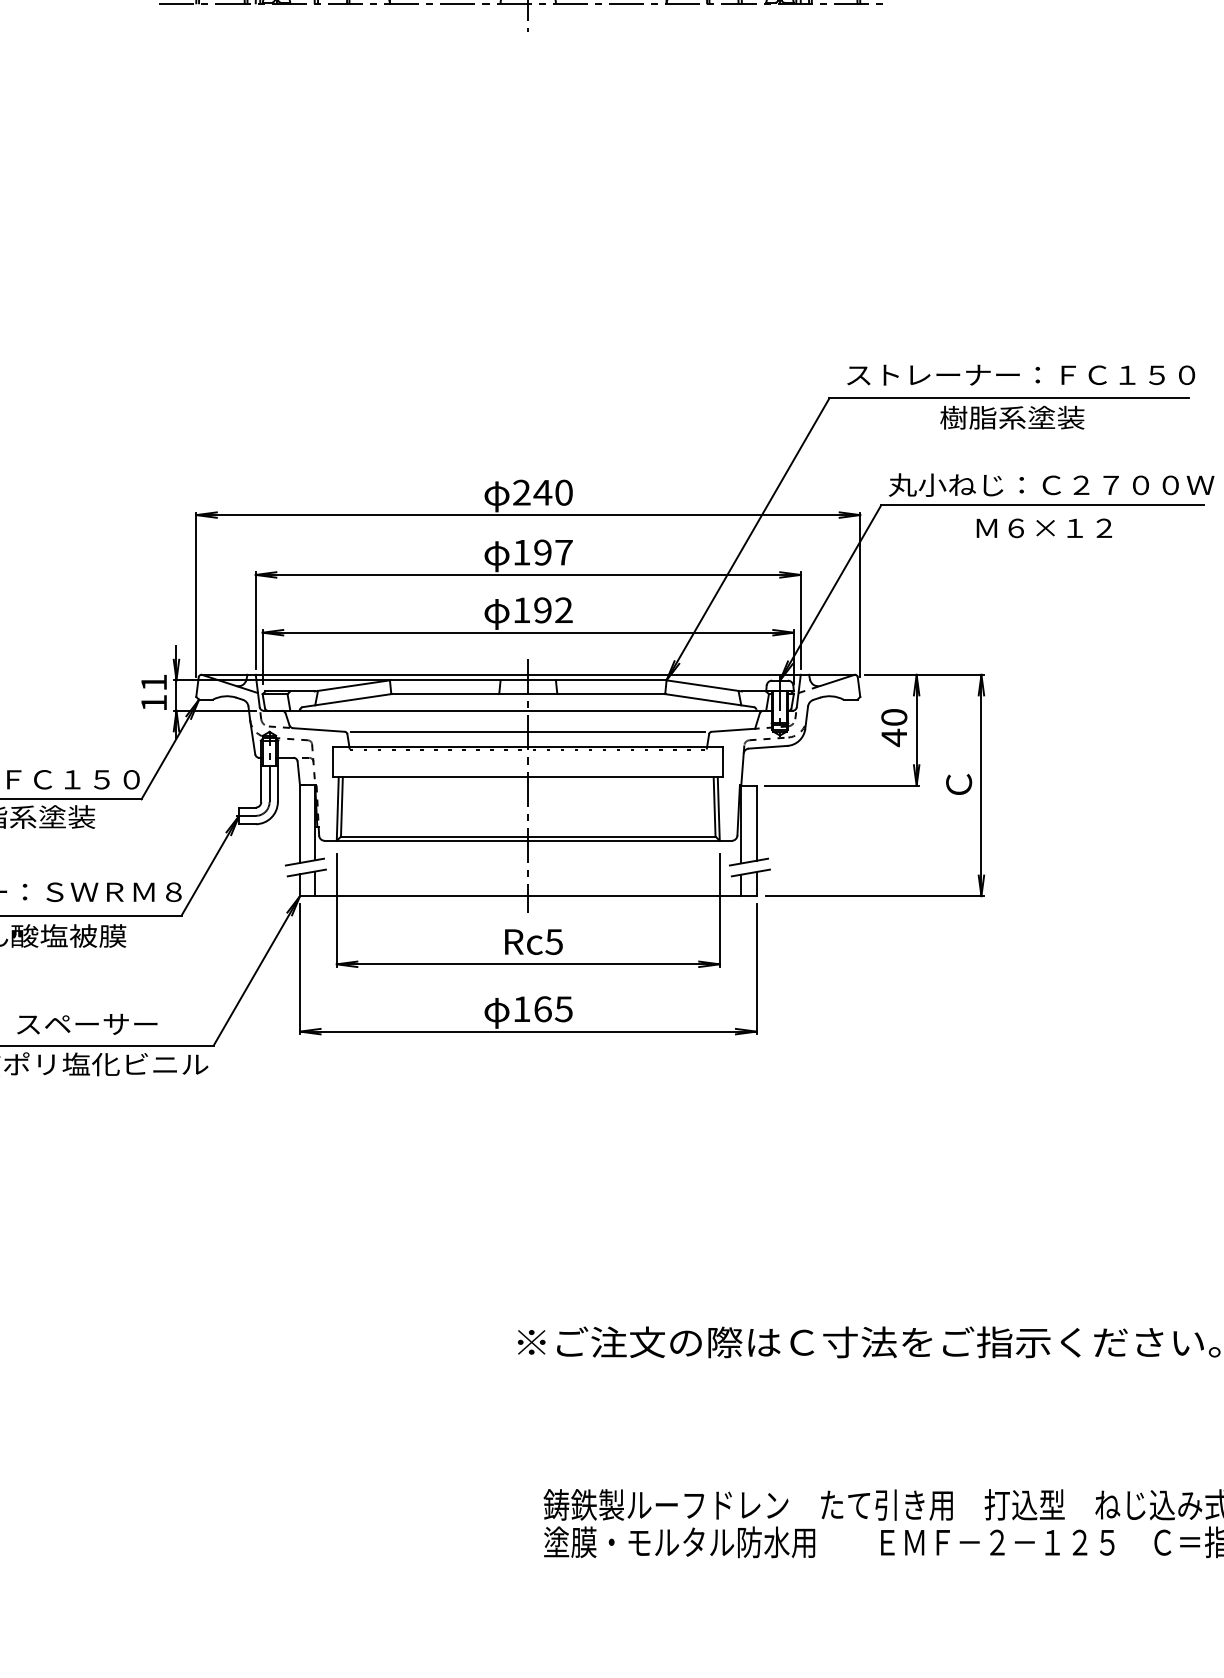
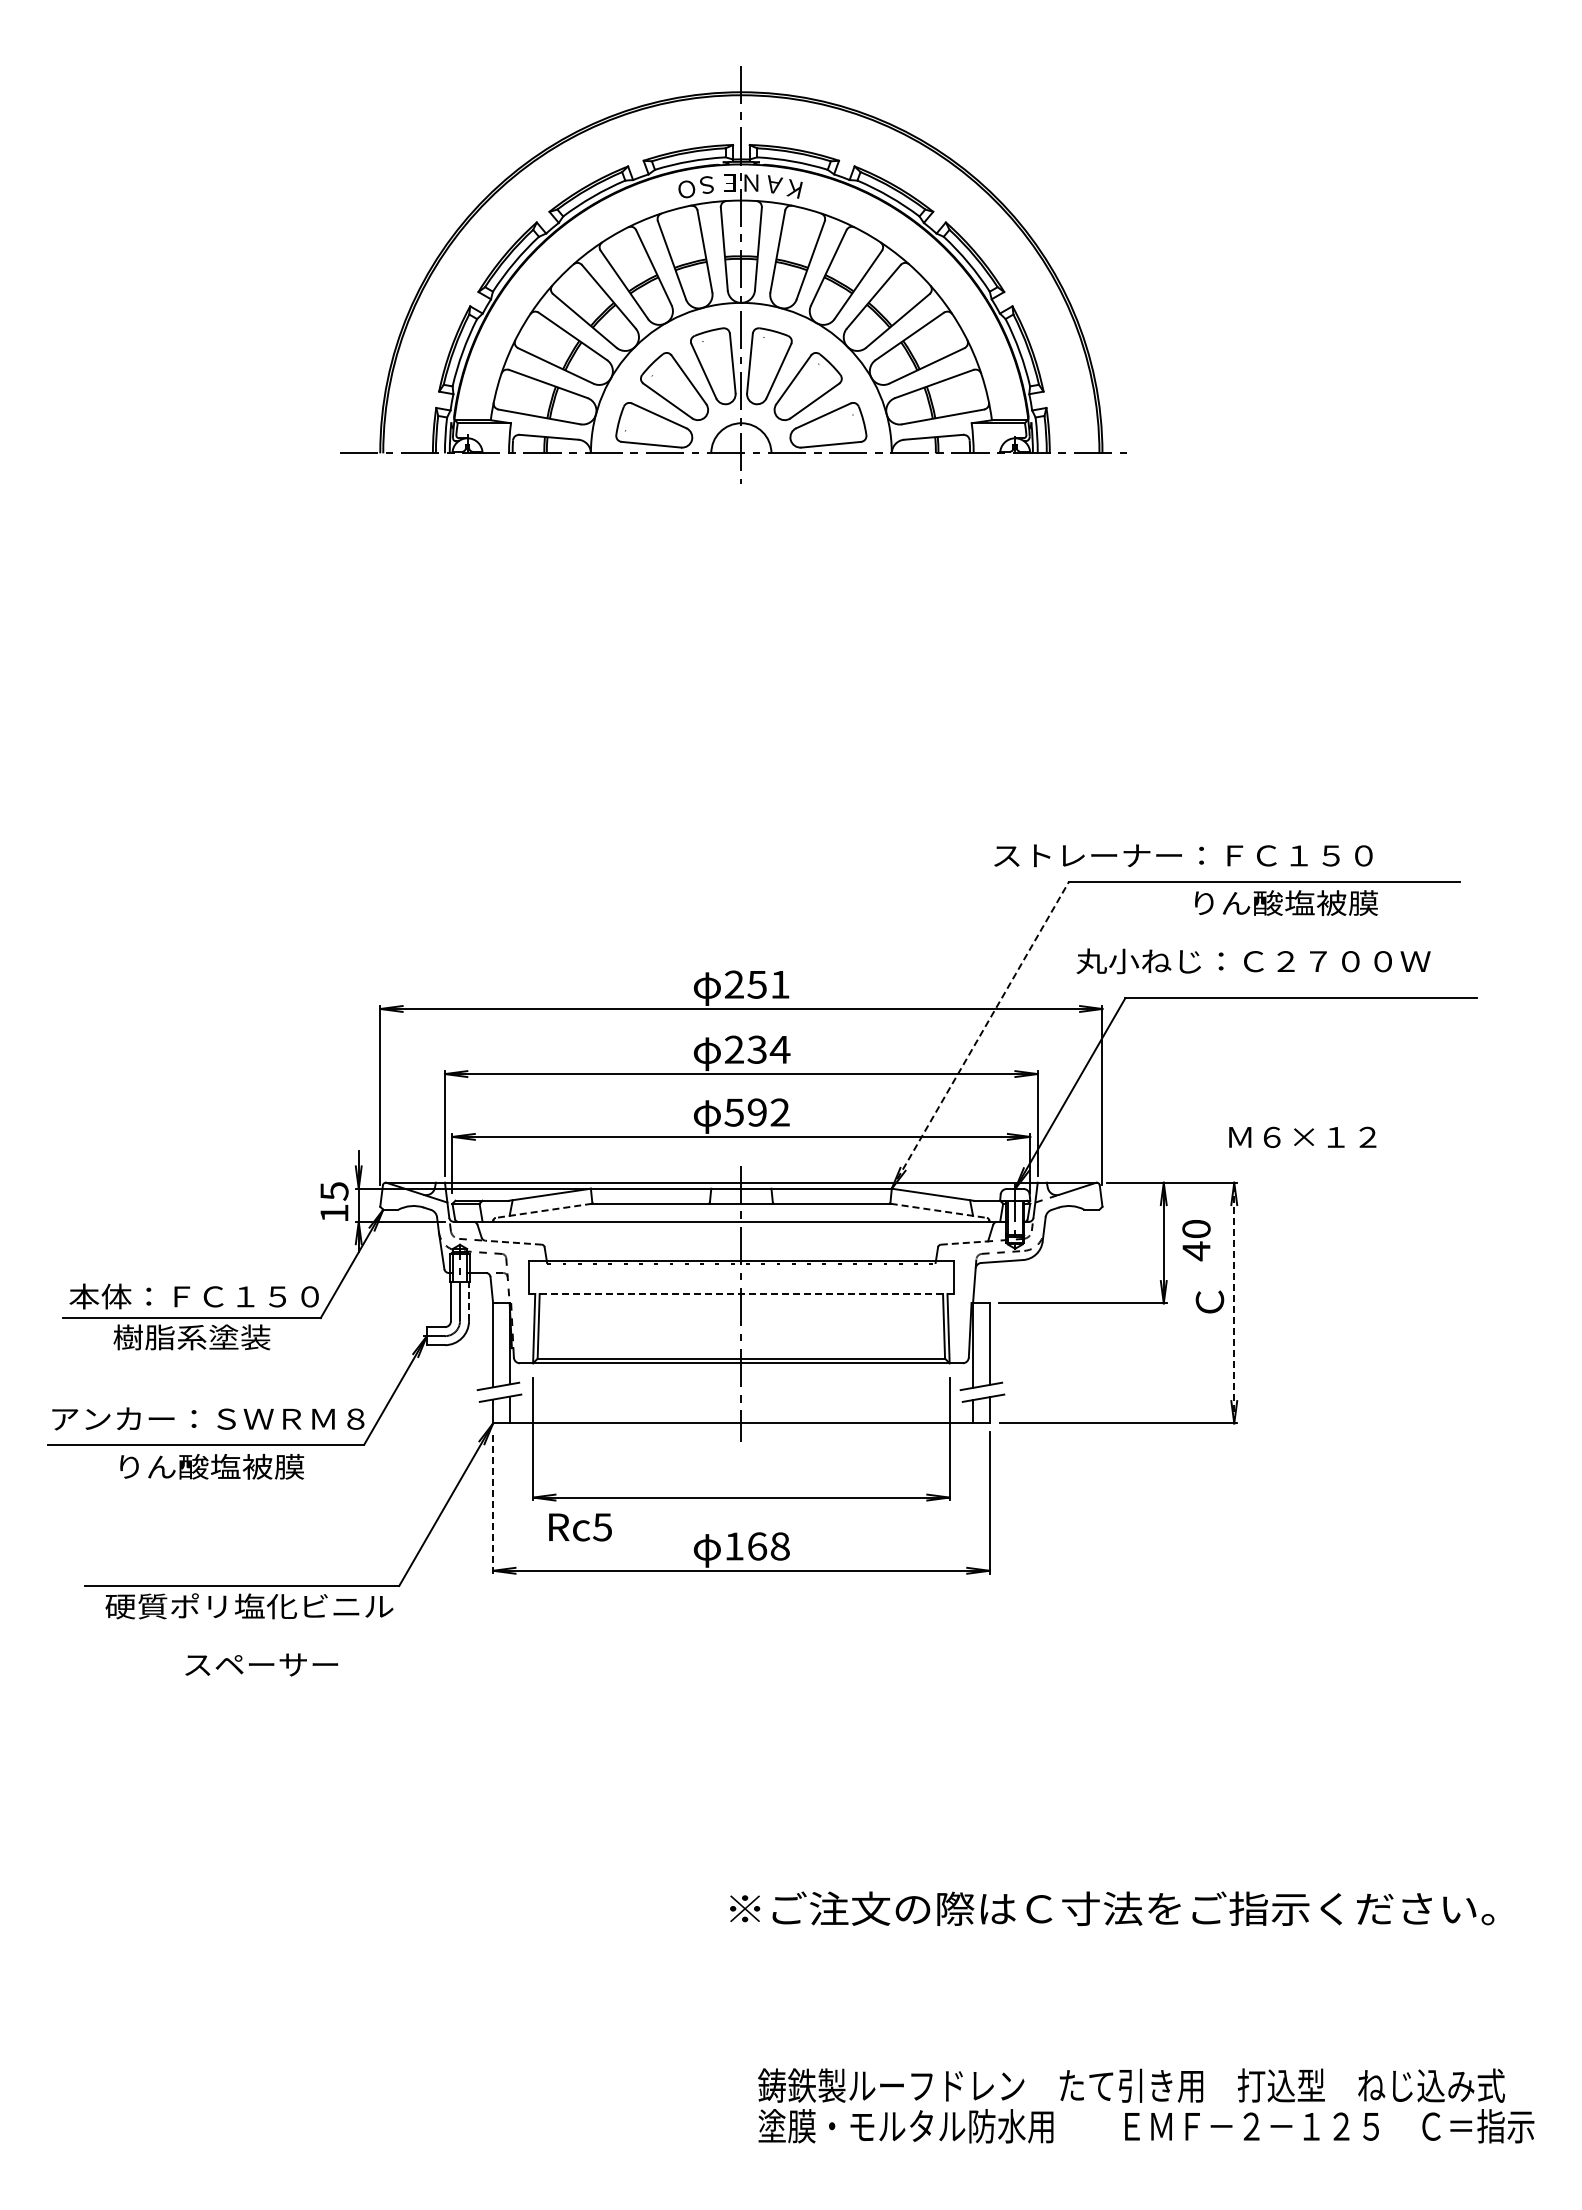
text: (1021, 374) -> (1183, 855), moved
text: (1026, 417) -> (1283, 902), 樹脂系塗装 -> りん酸塩被膜
text: (1051, 485) -> (1253, 961), moved
text: (552, 492) -> (767, 984), 240 -> 251
text: (1044, 527) -> (1302, 1136), moved
line: (748, 538) -> (980, 1034), solid -> dashed
text: (543, 552) -> (757, 1049), 197 -> 234
text: (521, 610) -> (733, 1112), 192 -> 592
text: (154, 682) -> (334, 1191), 11 -> 15
line: (346, 700) -> (543, 1210), solid -> dashed
line: (709, 700) -> (938, 1210), solid -> dashed
text: (894, 727) -> (1196, 1240), moved
line: (318, 729) -> (513, 1242), solid -> dashed
line: (733, 730) -> (964, 1243), solid -> dashed
line: (527, 731) -> (740, 1244), removed
line: (528, 777) -> (741, 1294), solid -> dashed
line: (278, 784) -> (469, 1301), solid -> dashed
line: (981, 784) -> (1234, 1302), solid -> dashed
text: (533, 942) -> (580, 1527), moved
line: (300, 968) -> (493, 1502), solid -> dashed
text: (563, 1009) -> (779, 1546), 165 -> 168
text: (87, 1024) -> (261, 1664), moved

